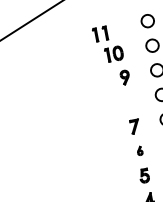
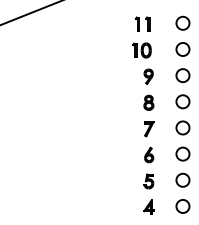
part: (99, 33) -> (142, 23), moved
part: (129, 101) -> (148, 102), added
part: (140, 150) -> (149, 154), size x1.67

